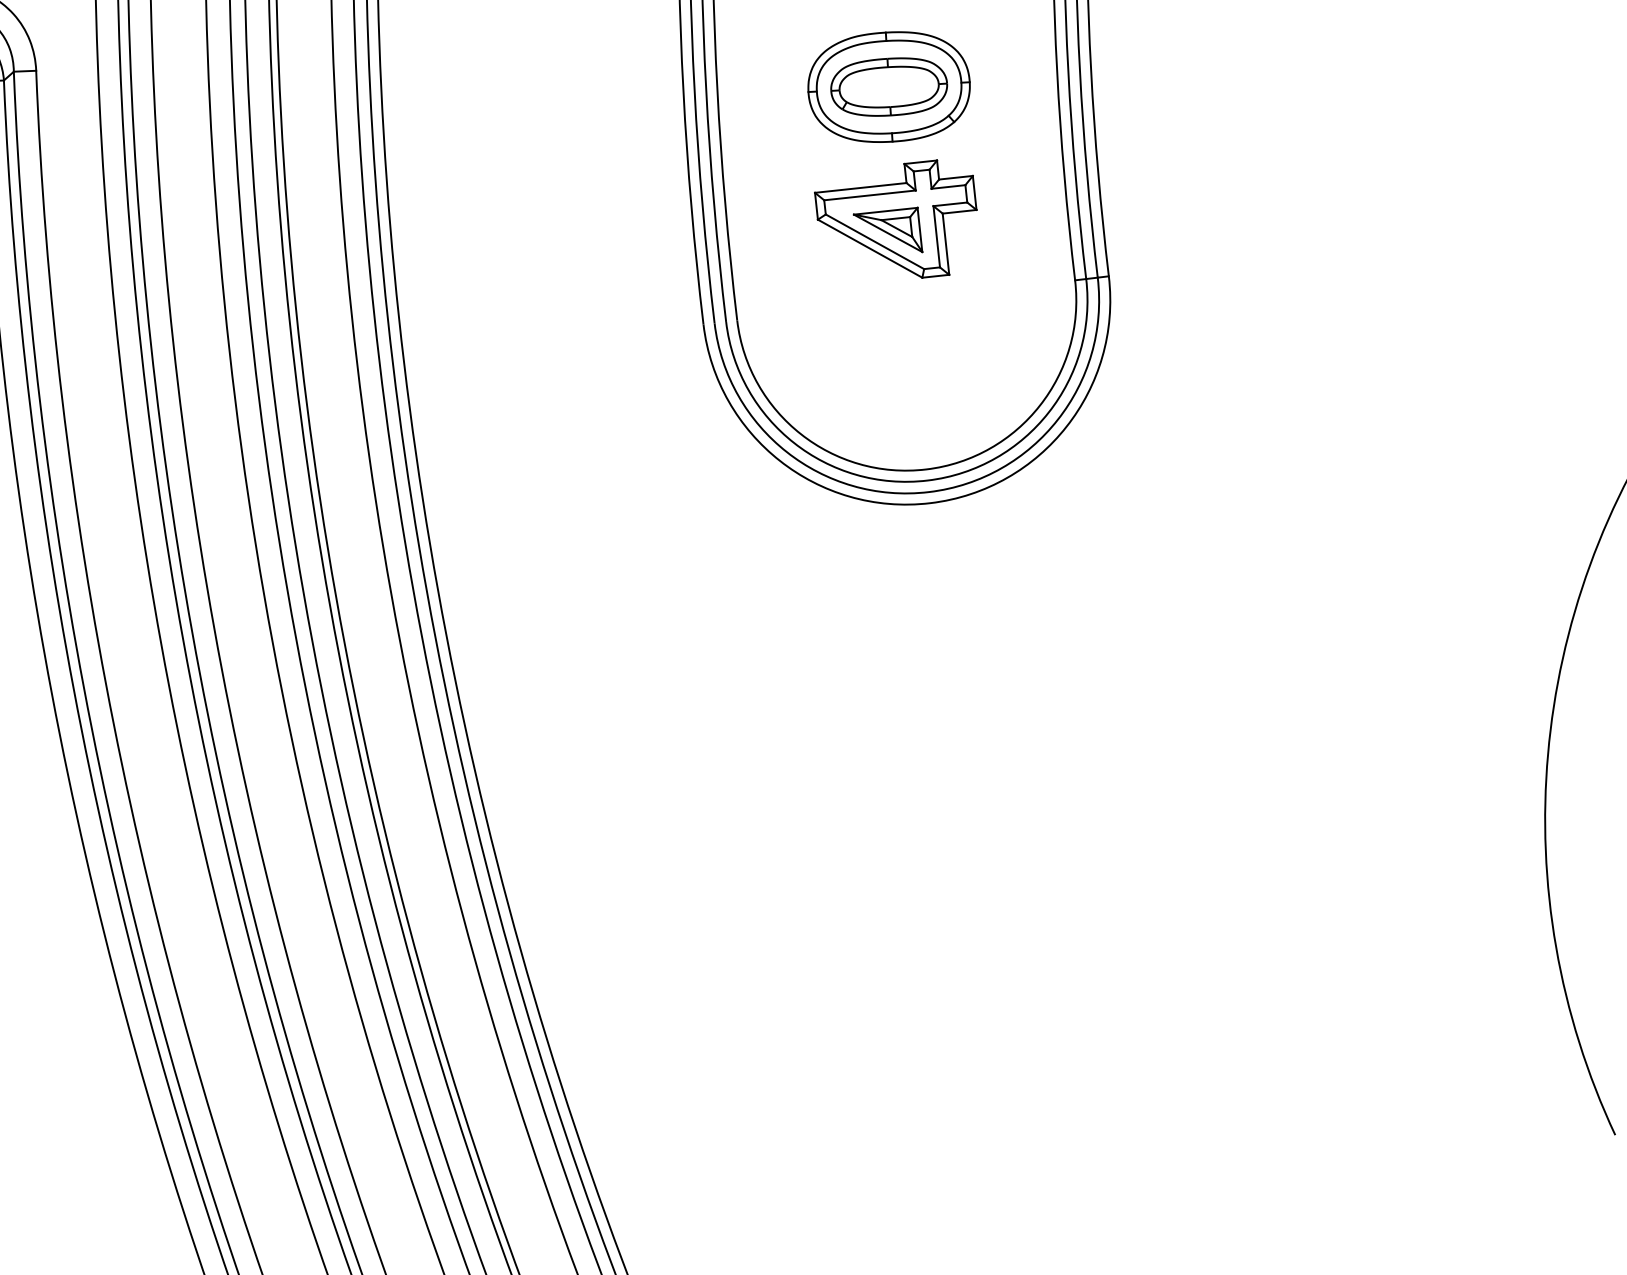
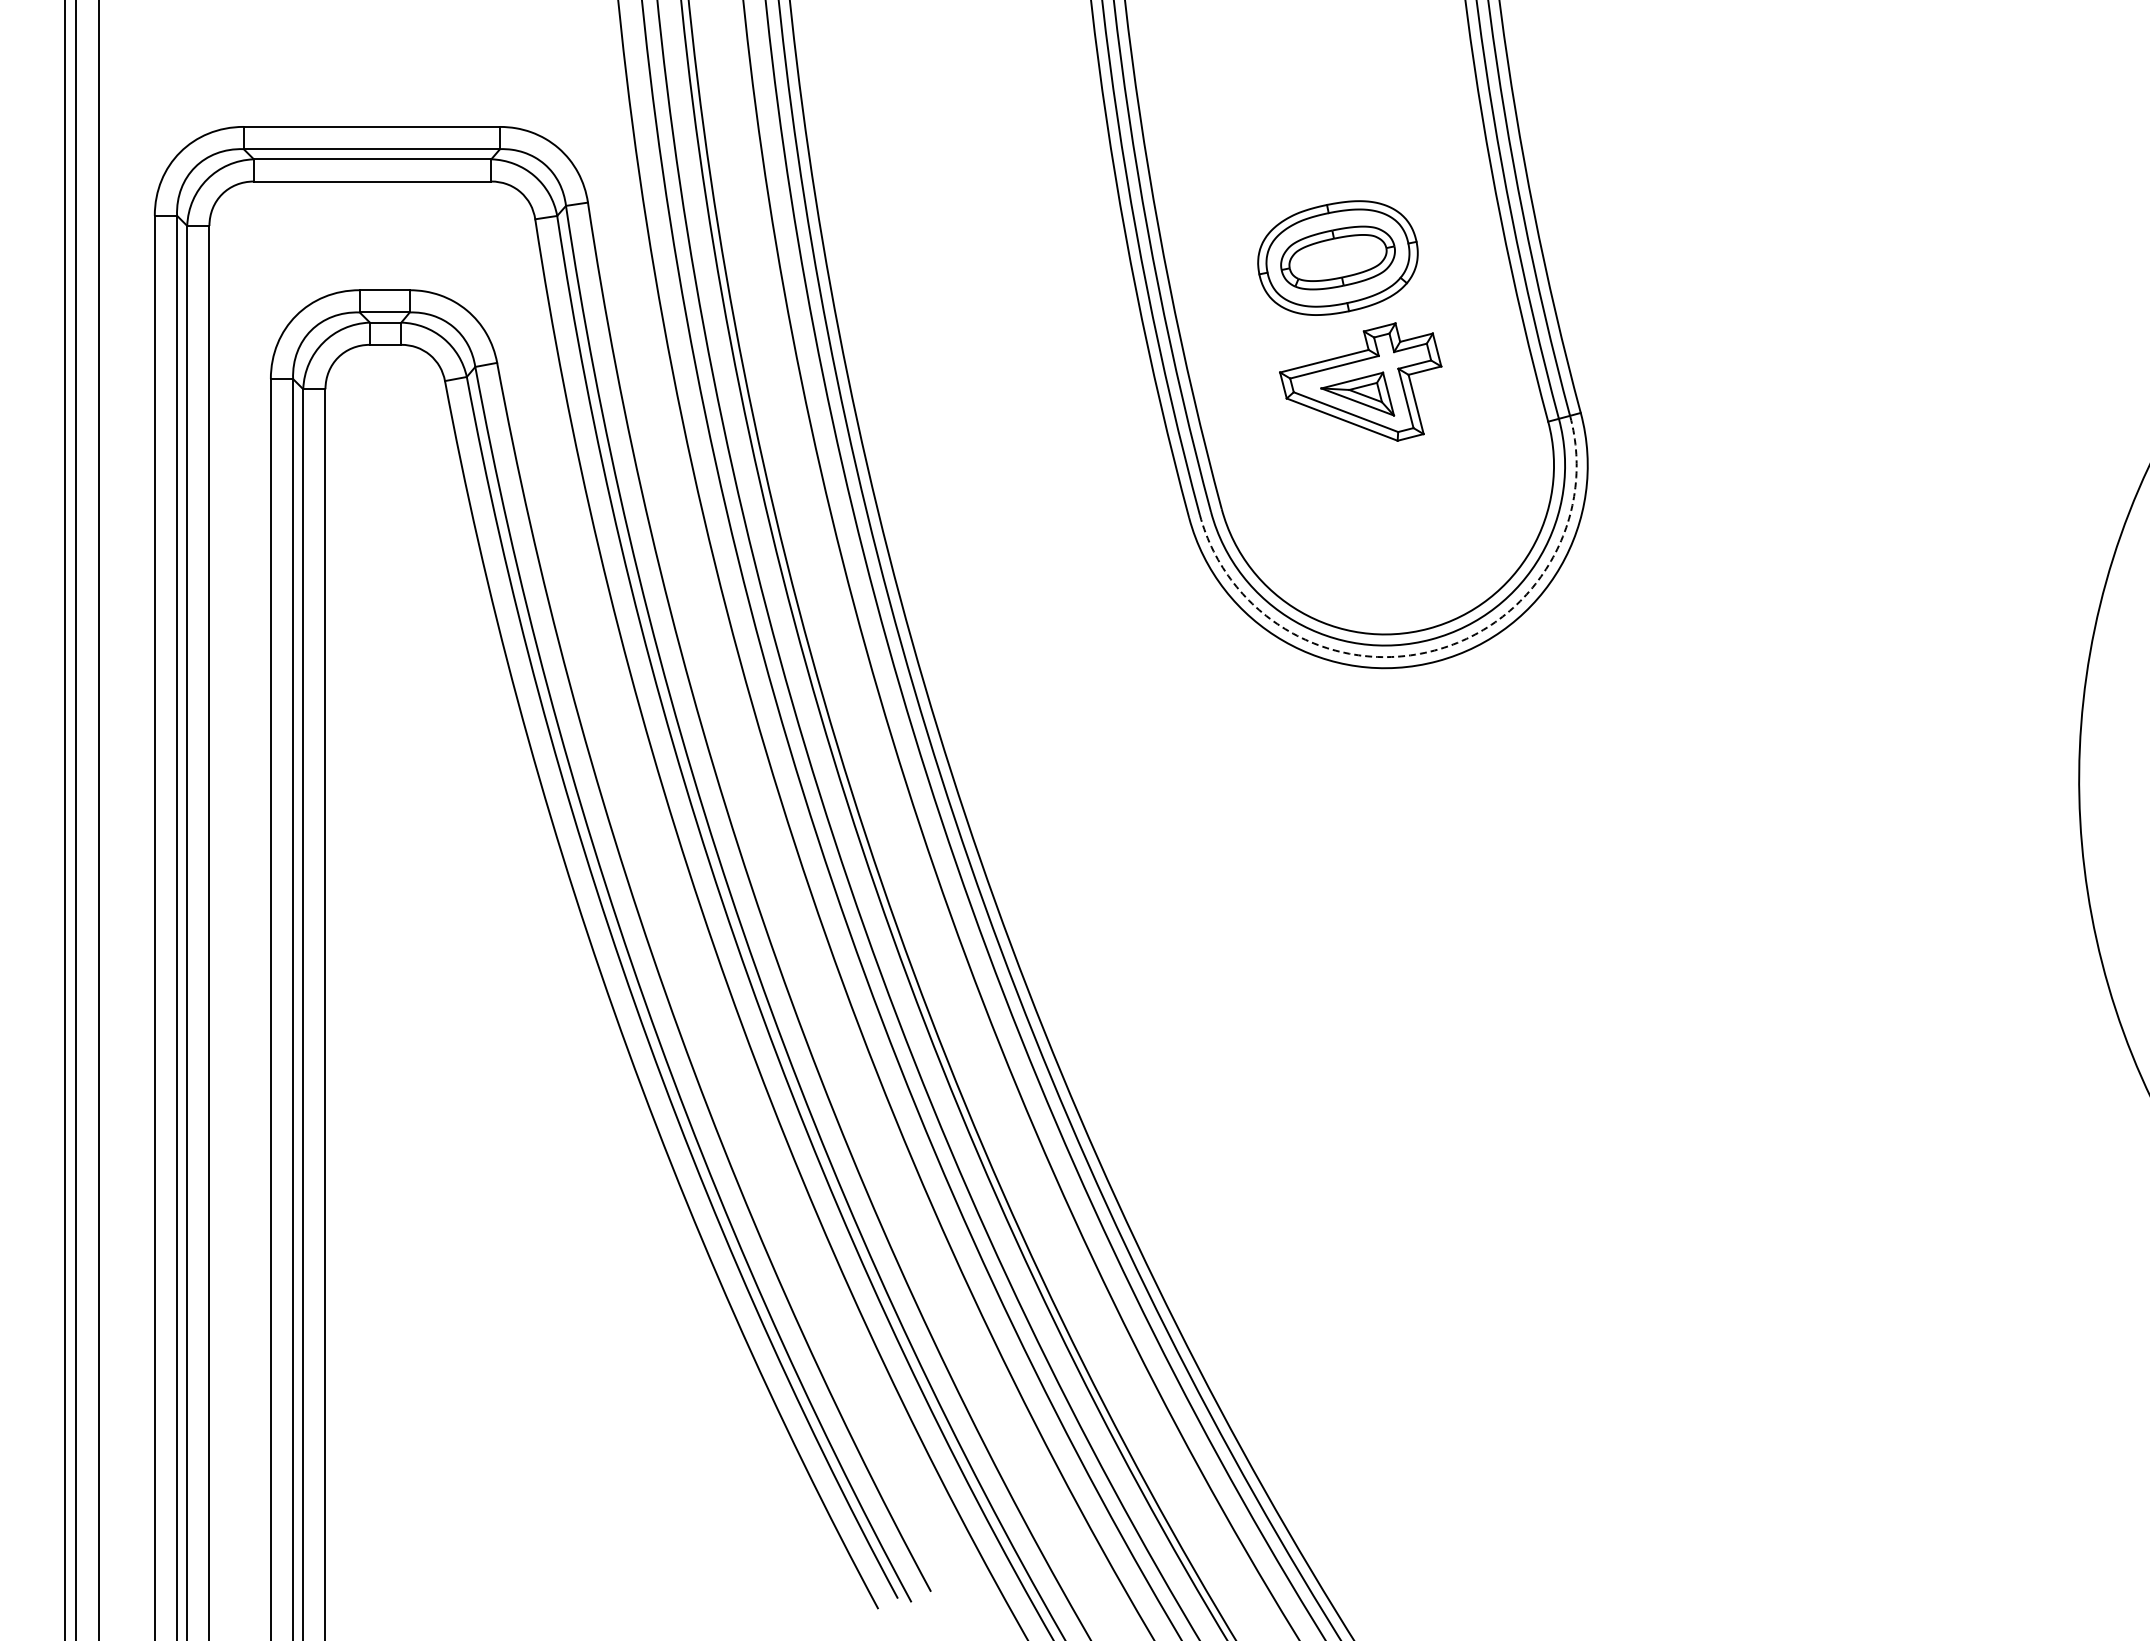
arc: (928, 492) -> (1434, 650), solid -> dashed

